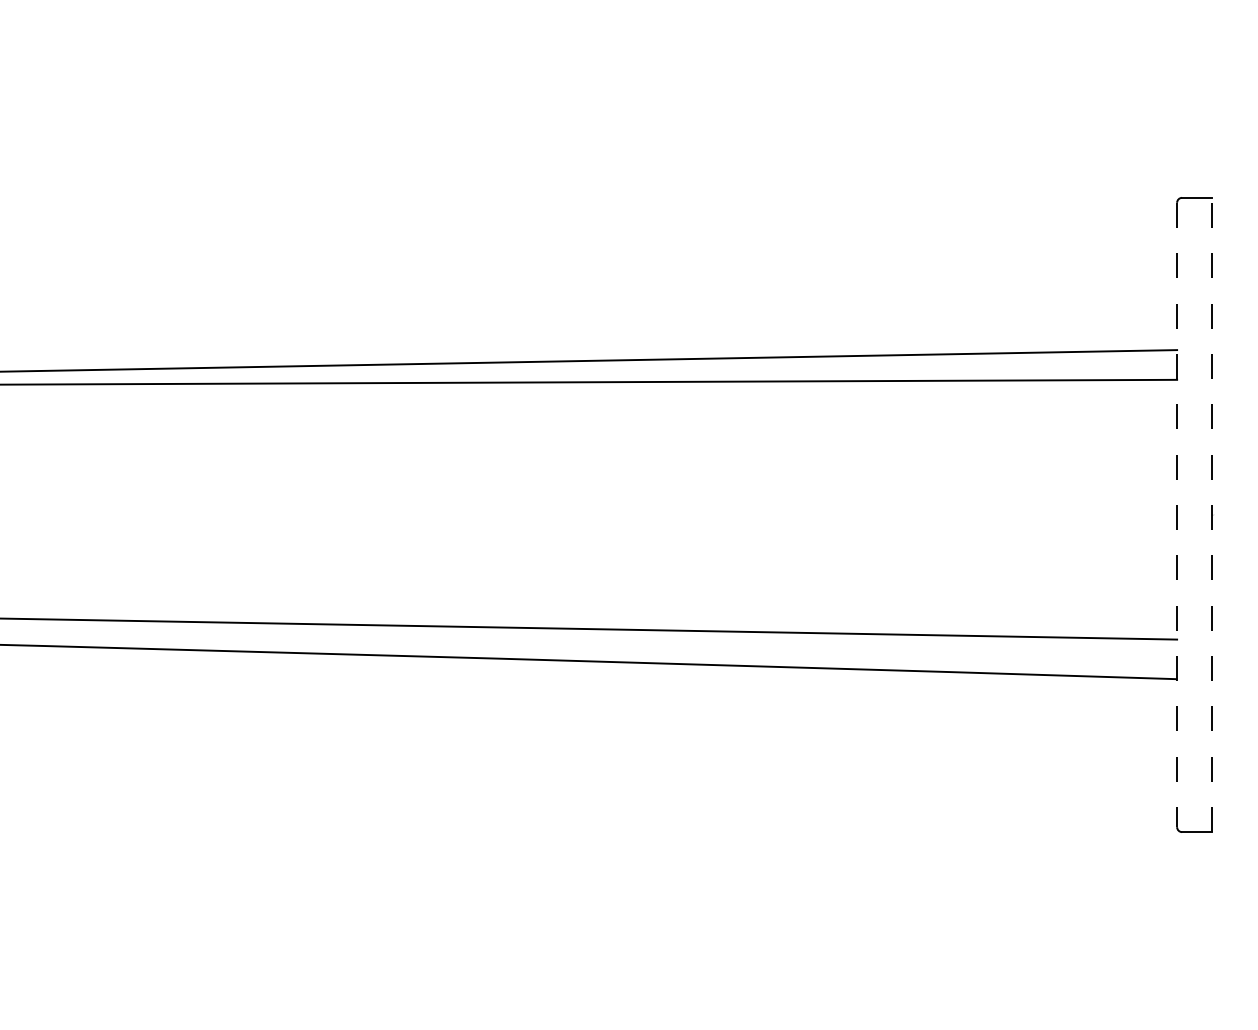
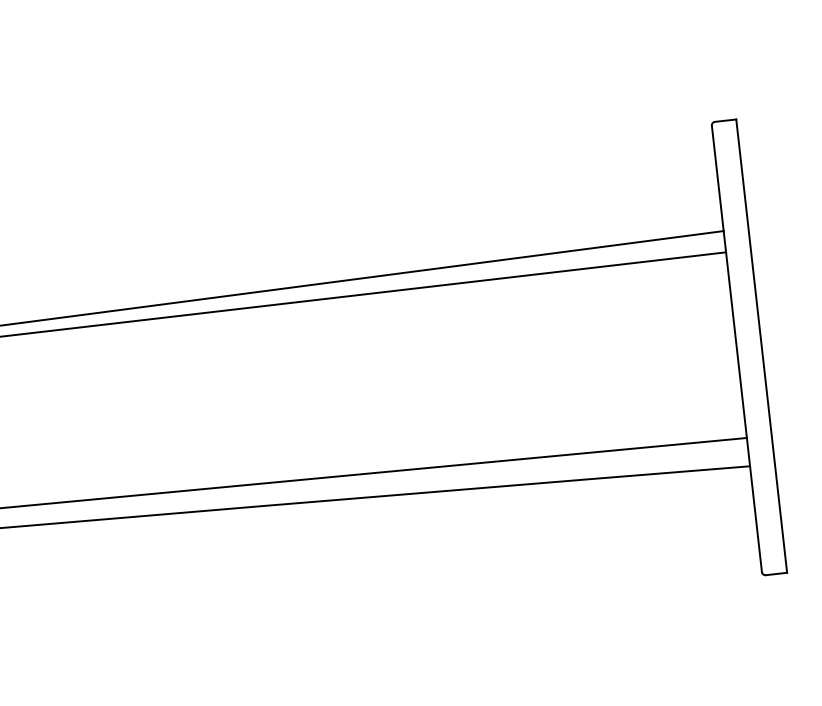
line: (1211, 514) -> (761, 345), dashed -> solid
line: (1177, 515) -> (737, 349), dashed -> solid

